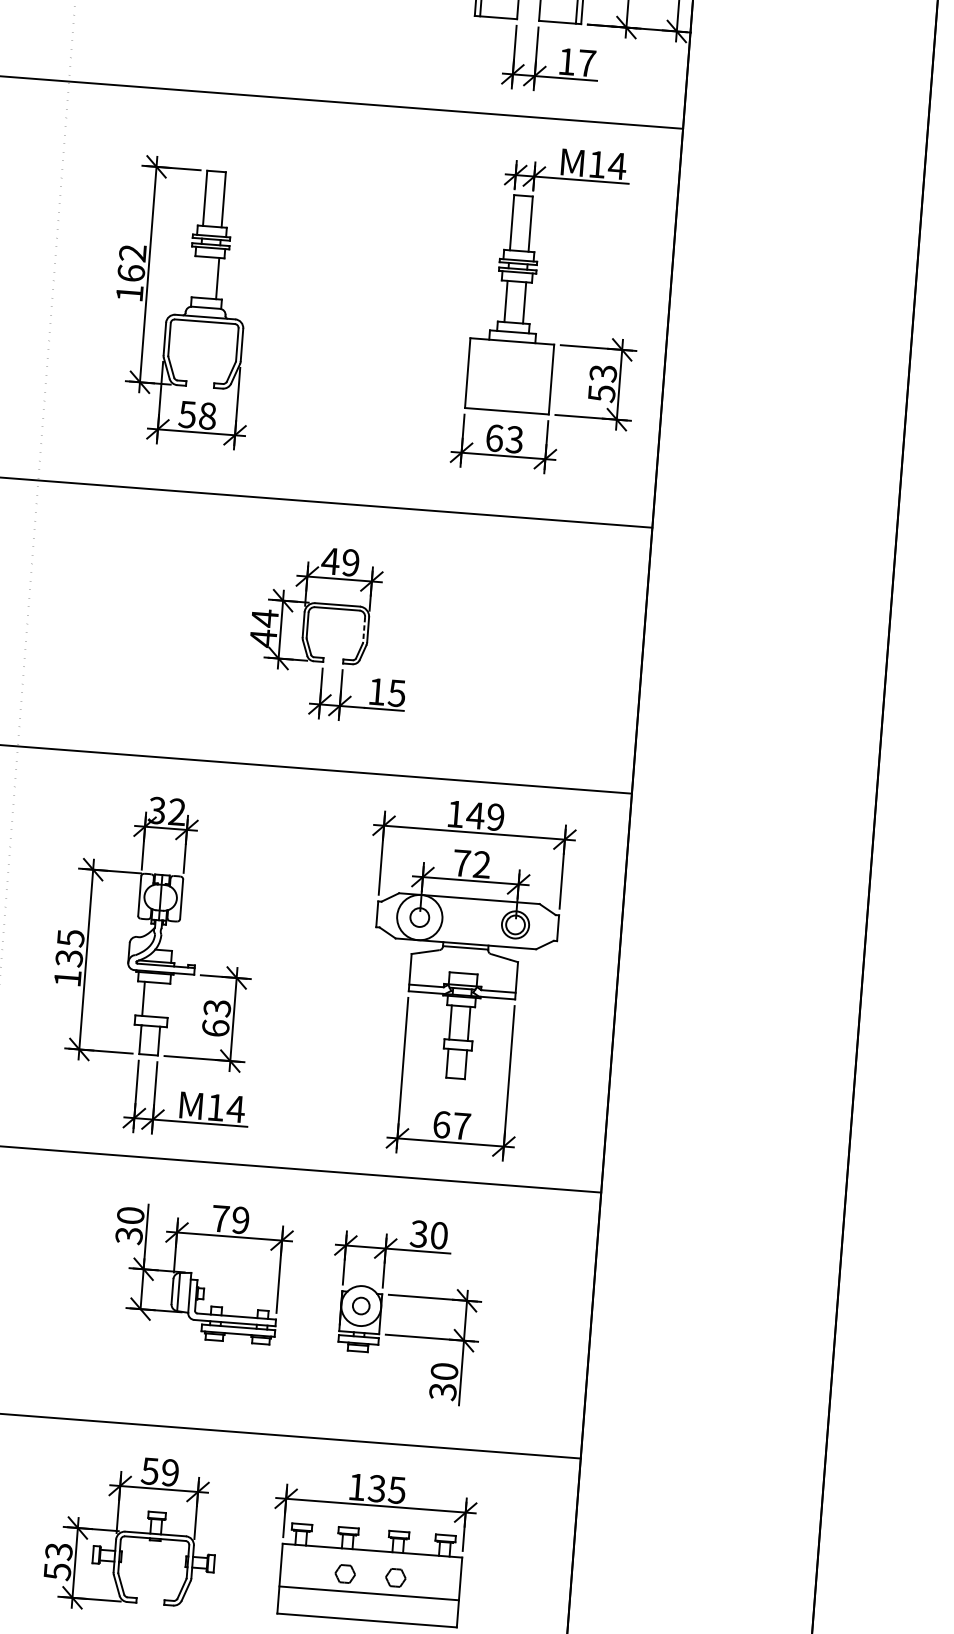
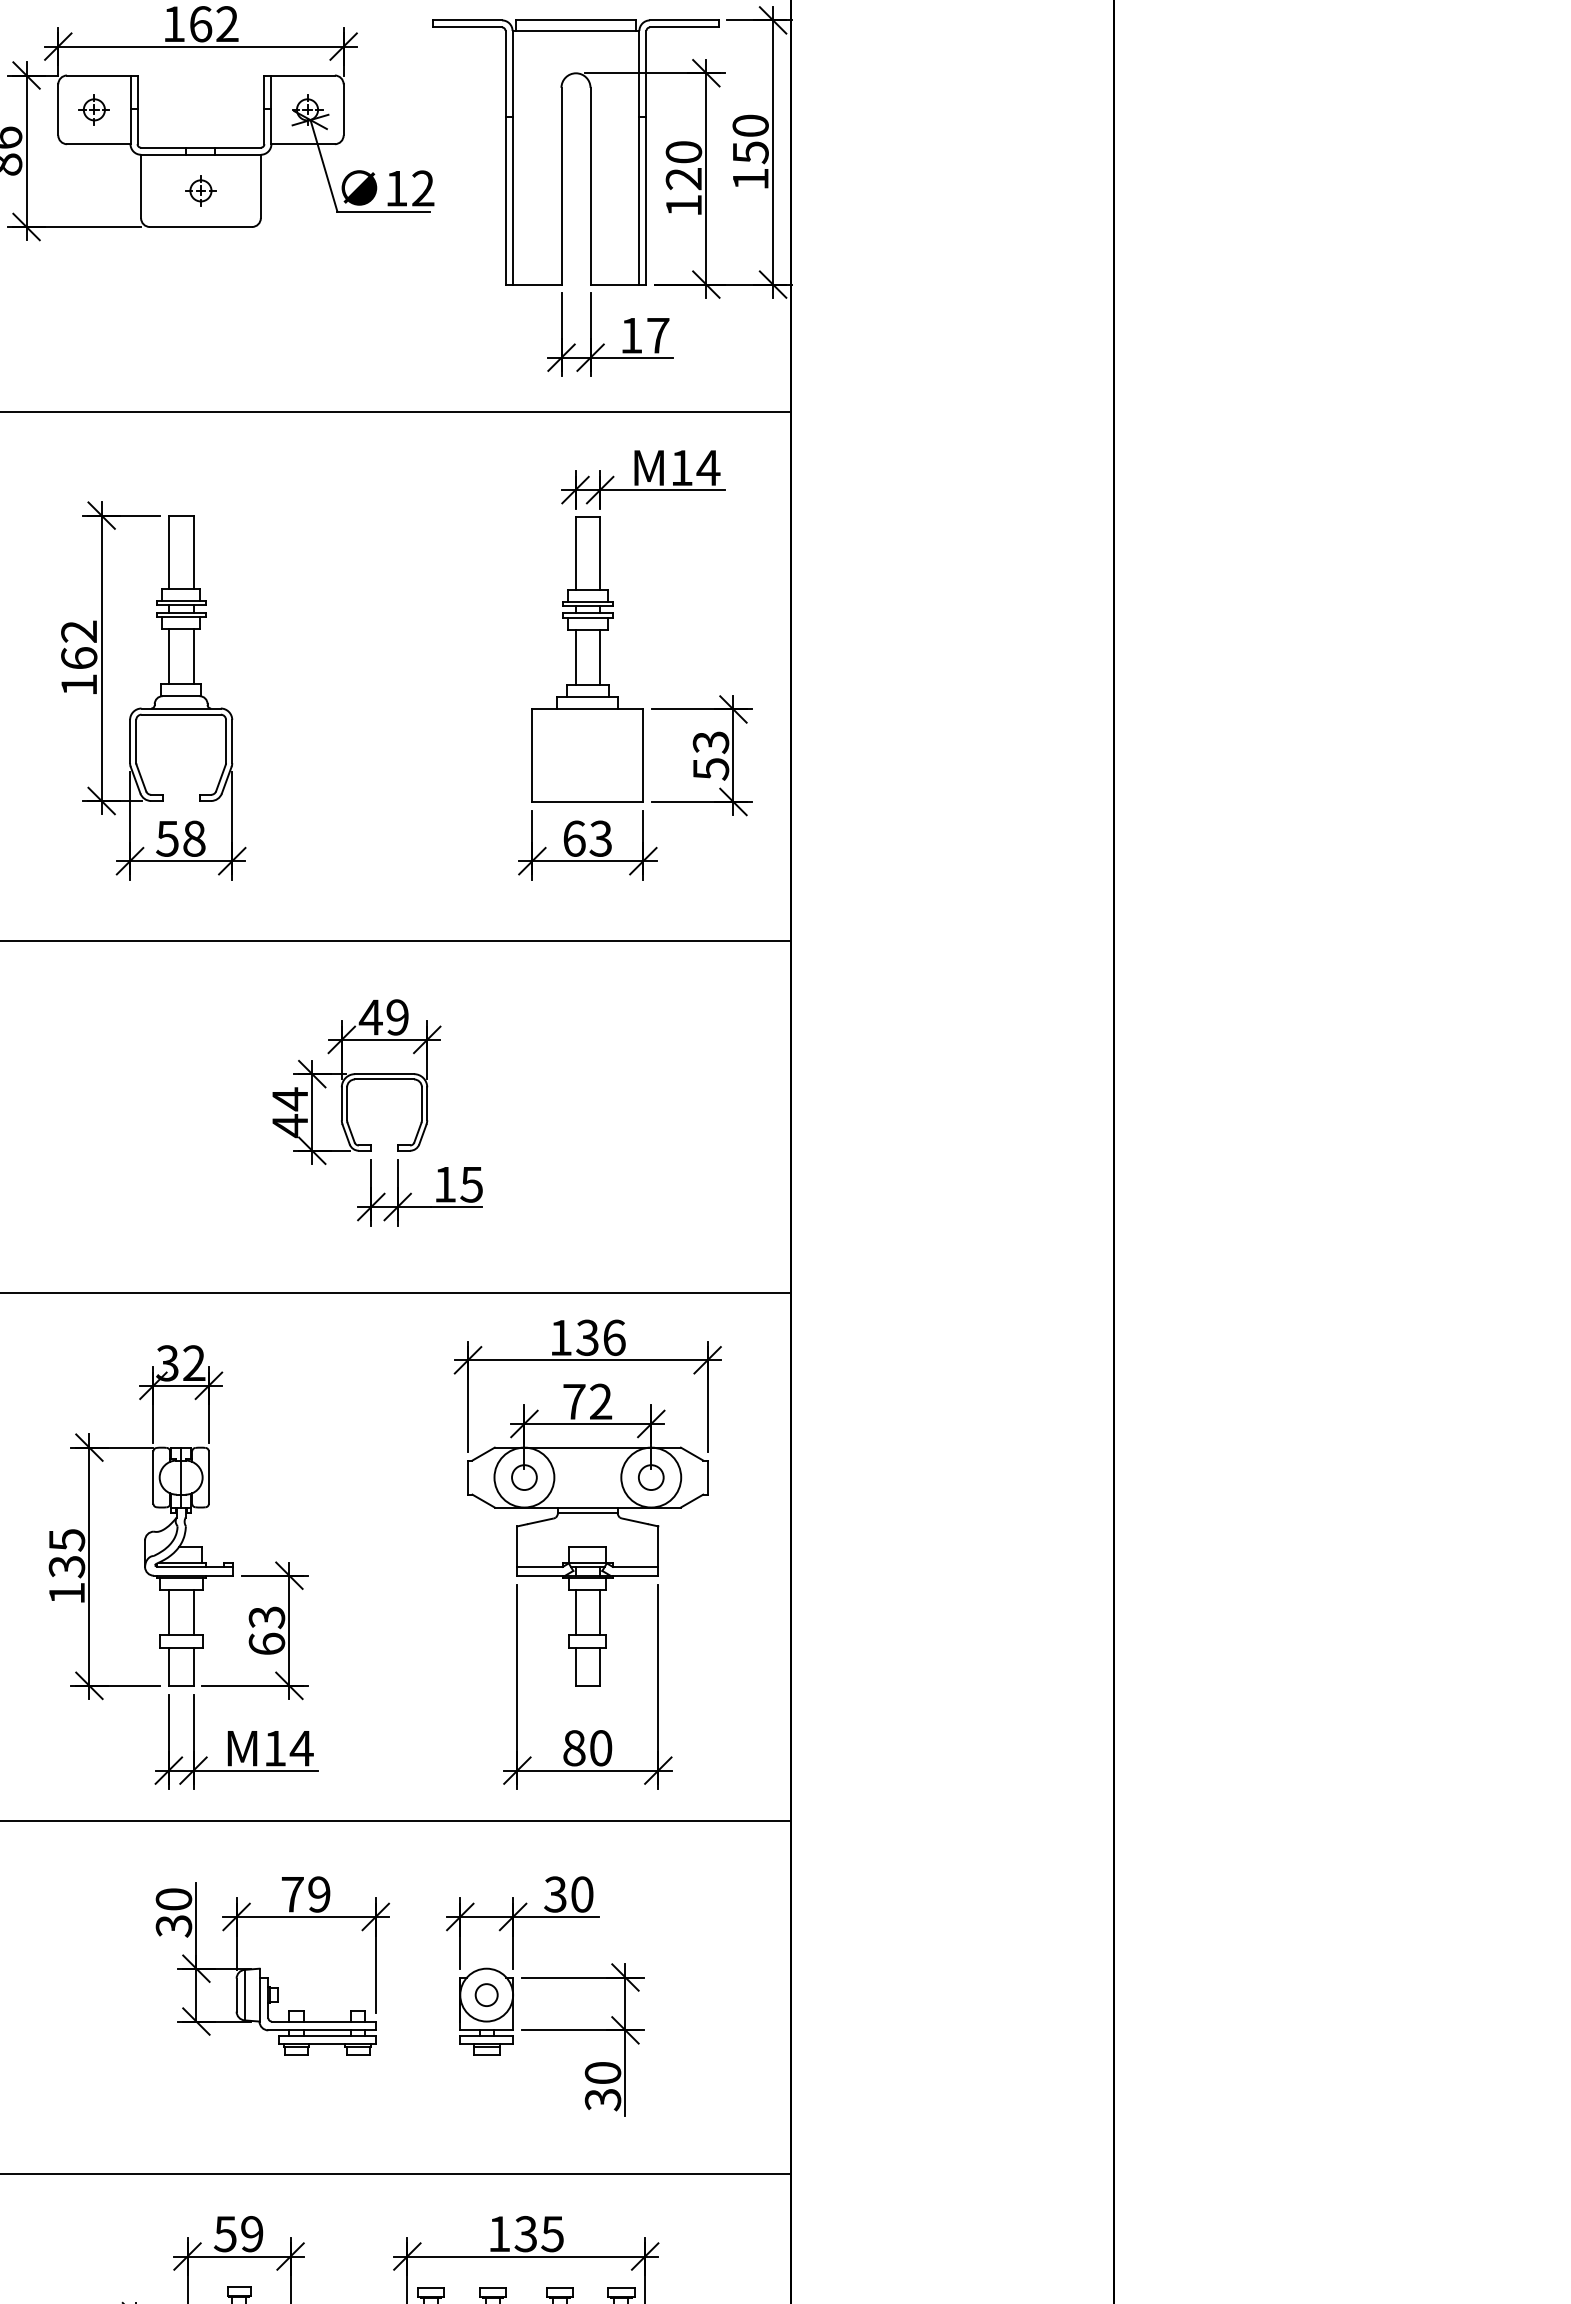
line: (198, 277) -> (168, 656), added
line: (363, 629) -> (421, 1104), dashed -> solid
text: (485, 816) -> (600, 1337), 149 -> 136
circle: (515, 924) -> (651, 1477), size x1.67
line: (162, 1000) -> (193, 1612), added
text: (451, 1125) -> (587, 1748), 67 -> 80

